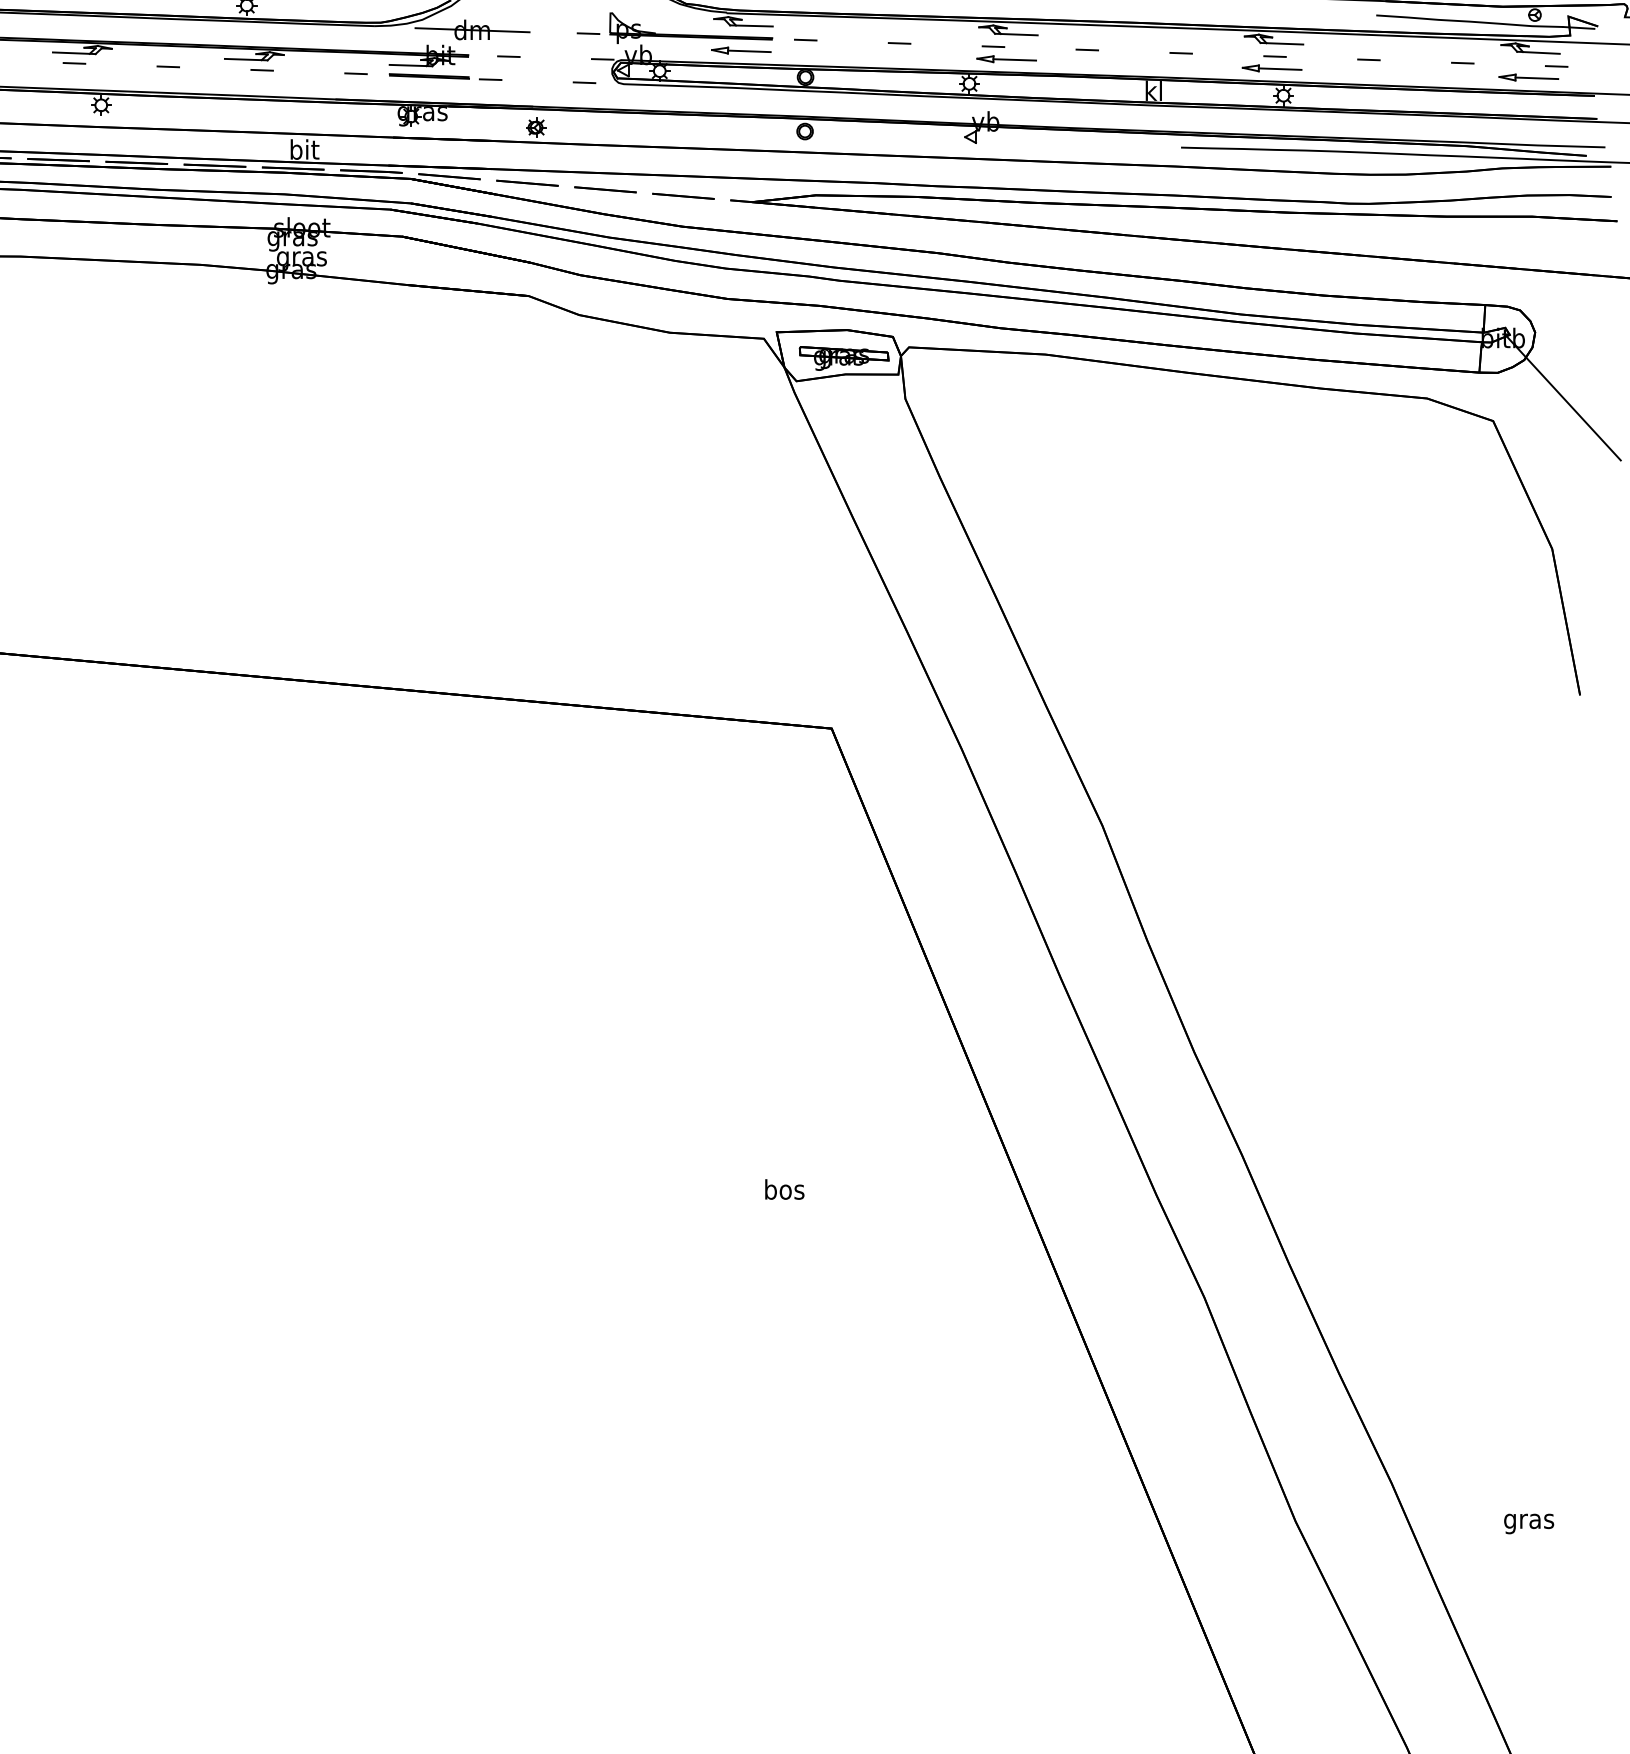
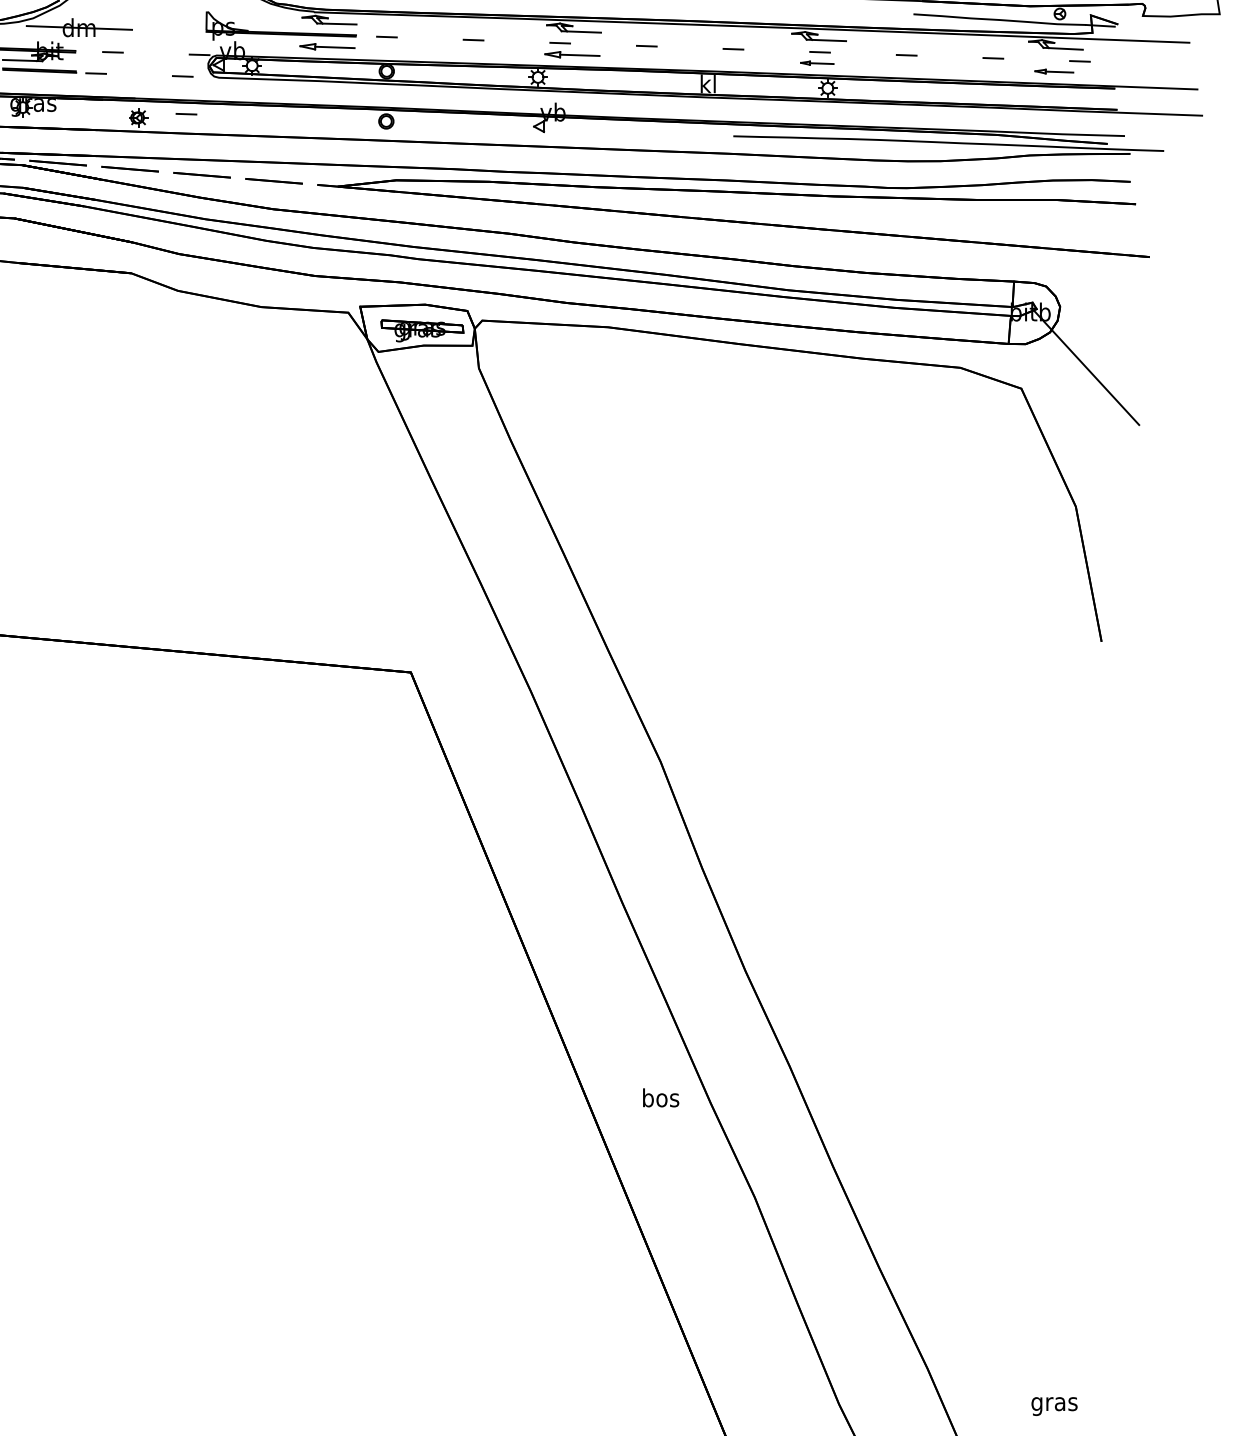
line: (588, 33) -> (186, 114), moved
part: (1271, 68) -> (816, 63), size x0.6
part: (1528, 77) -> (1053, 71), size x0.7
text: (784, 1189) -> (660, 1097), moved

